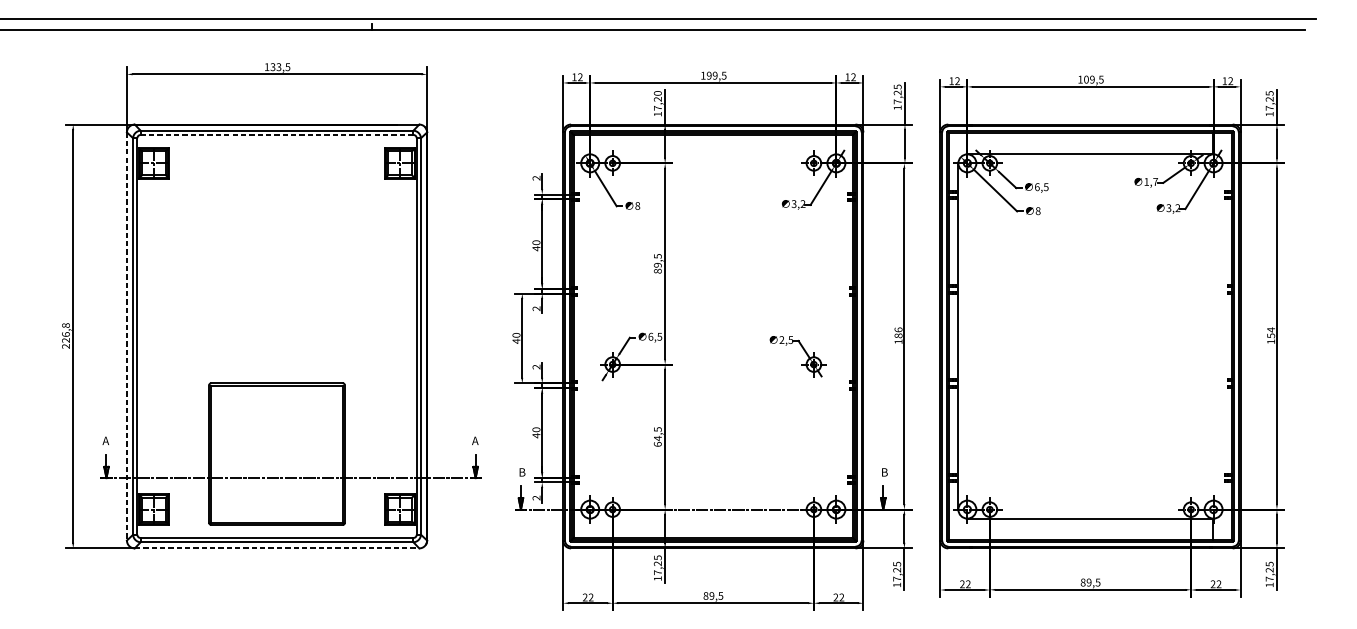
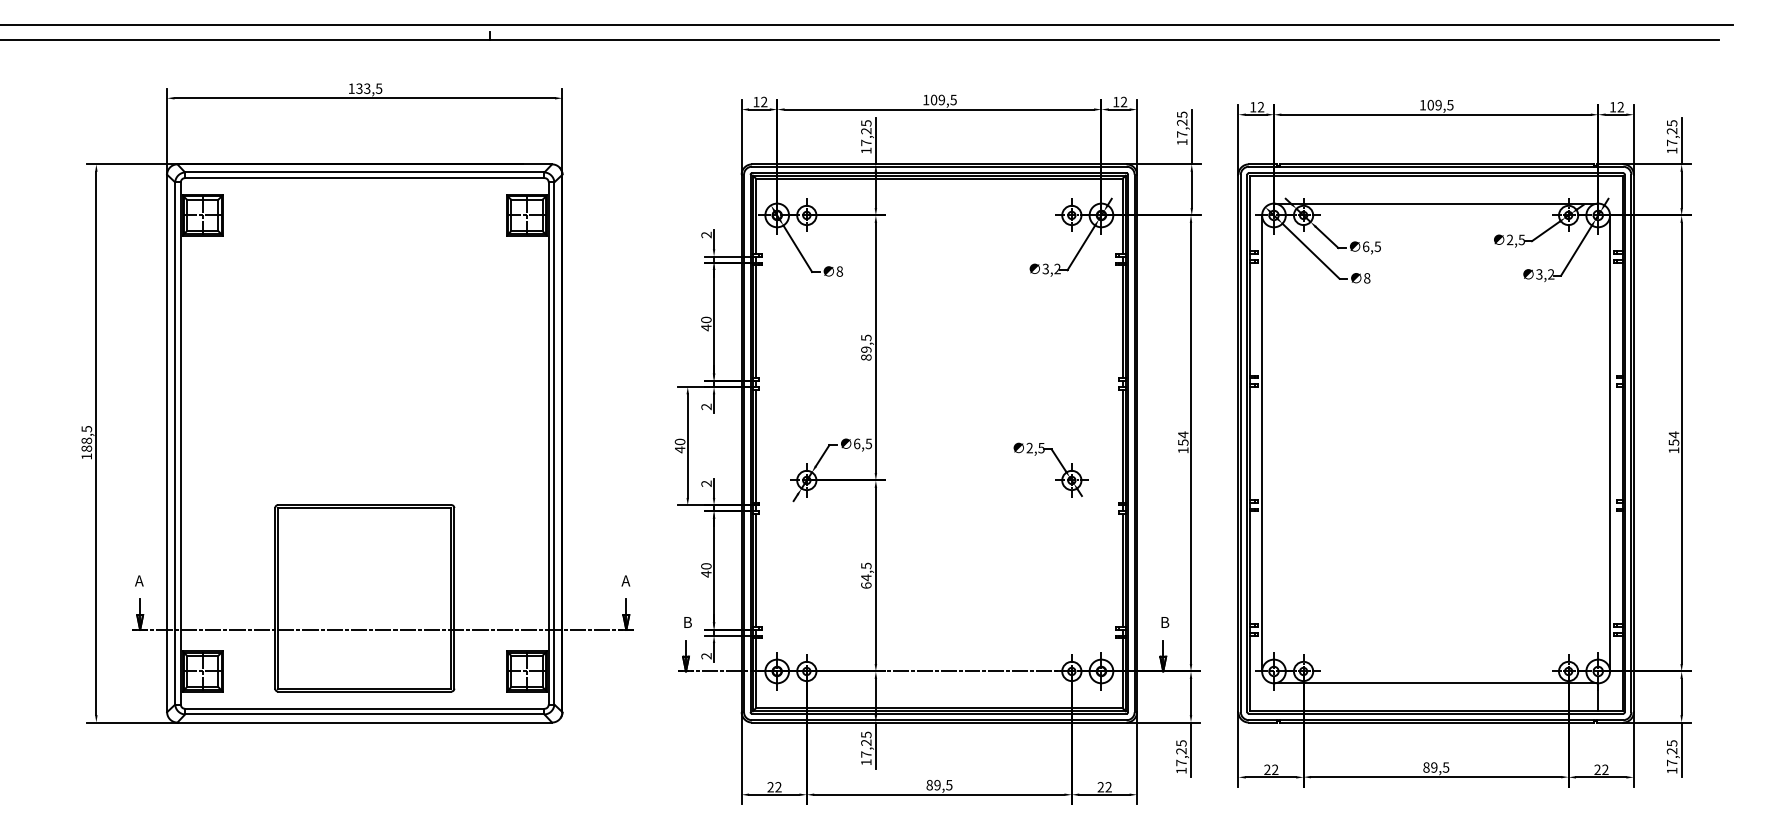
text: (708, 76) -> (933, 100), 199,5 -> 109,5
text: (657, 93) -> (866, 123), 17,20 -> 17,25
line: (276, 135) -> (364, 178), dashed -> solid
text: (1150, 181) -> (1515, 239), 1,7 -> 2,5
text: (898, 332) -> (1183, 438), 186 -> 154
text: (65, 335) -> (86, 442), 226,8 -> 188,5
line: (127, 336) -> (167, 443), dashed -> solid
line: (1222, 336) -> (1610, 443), added
line: (277, 548) -> (365, 722), dashed -> solid

